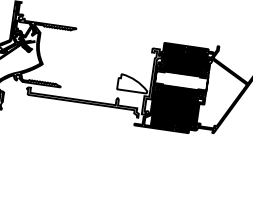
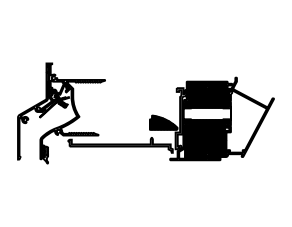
hatch: (132, 83) -> (163, 122), added

